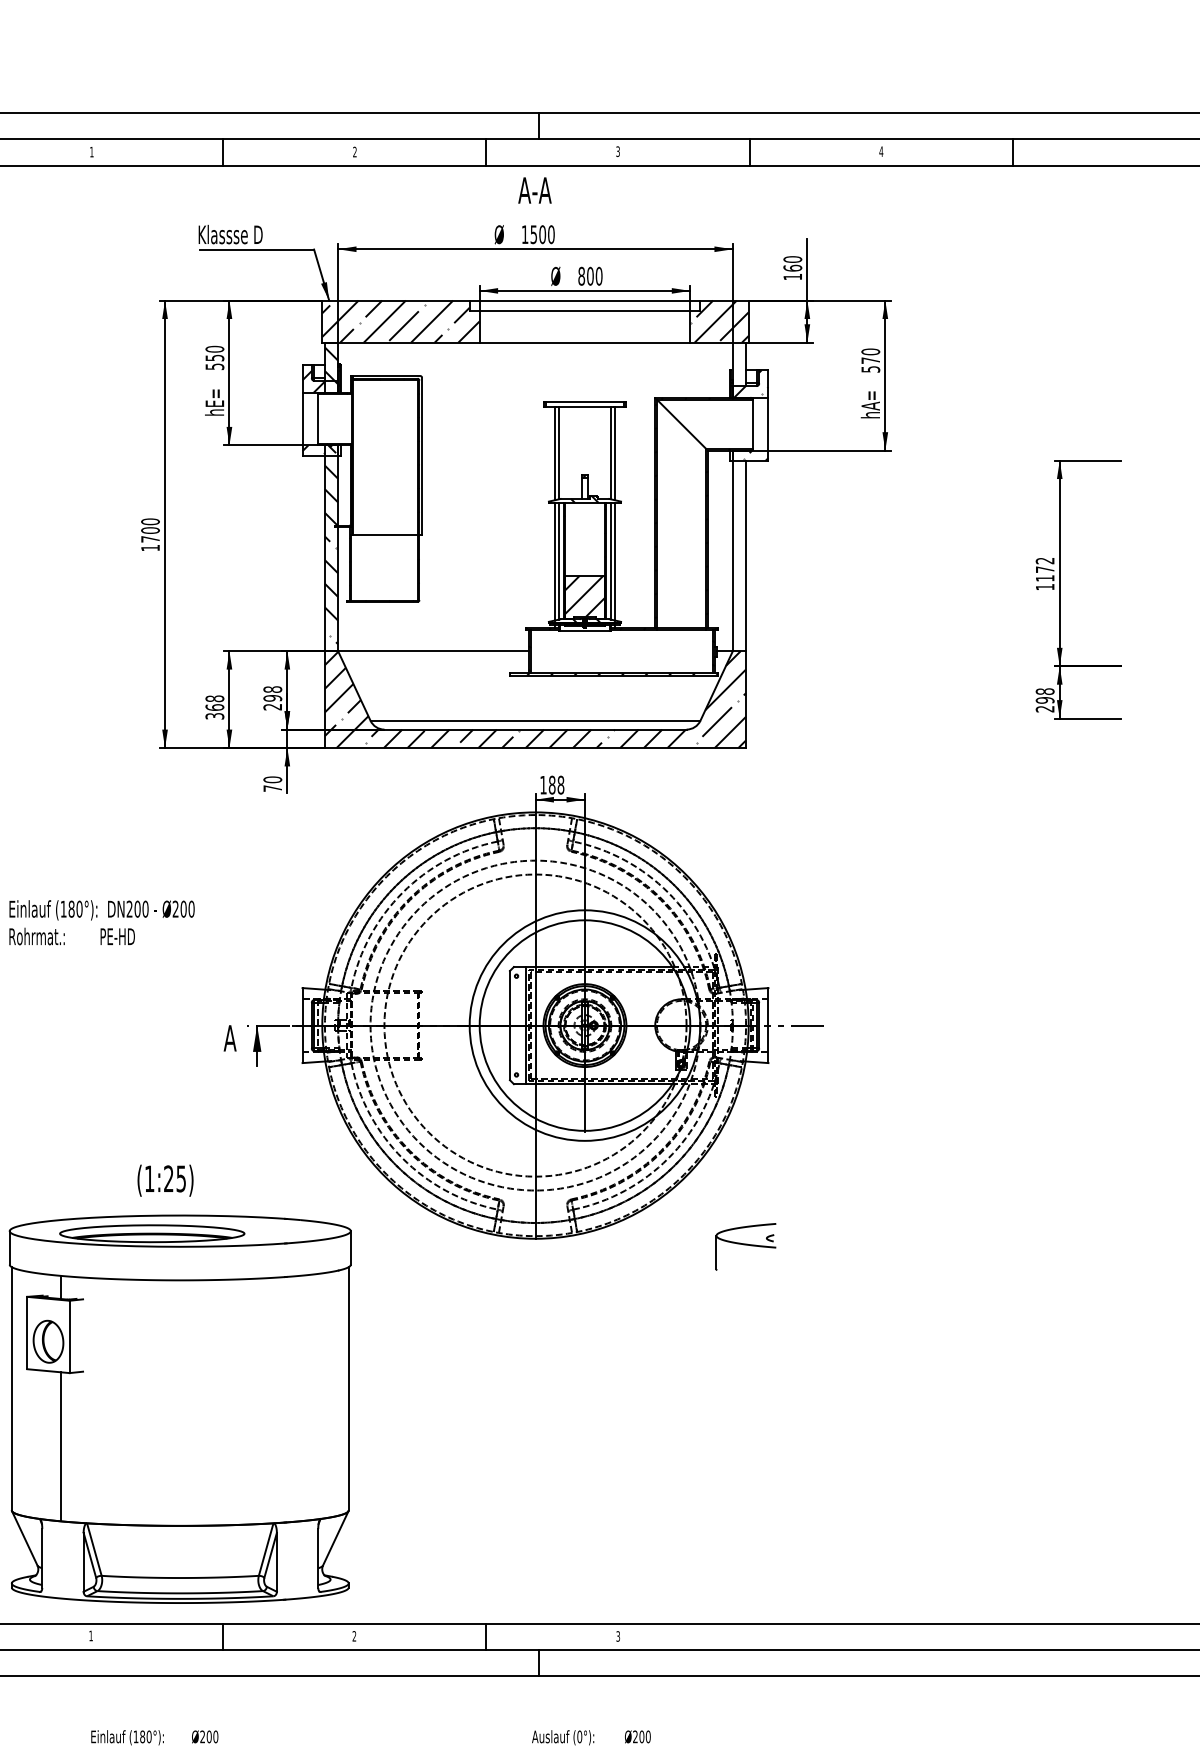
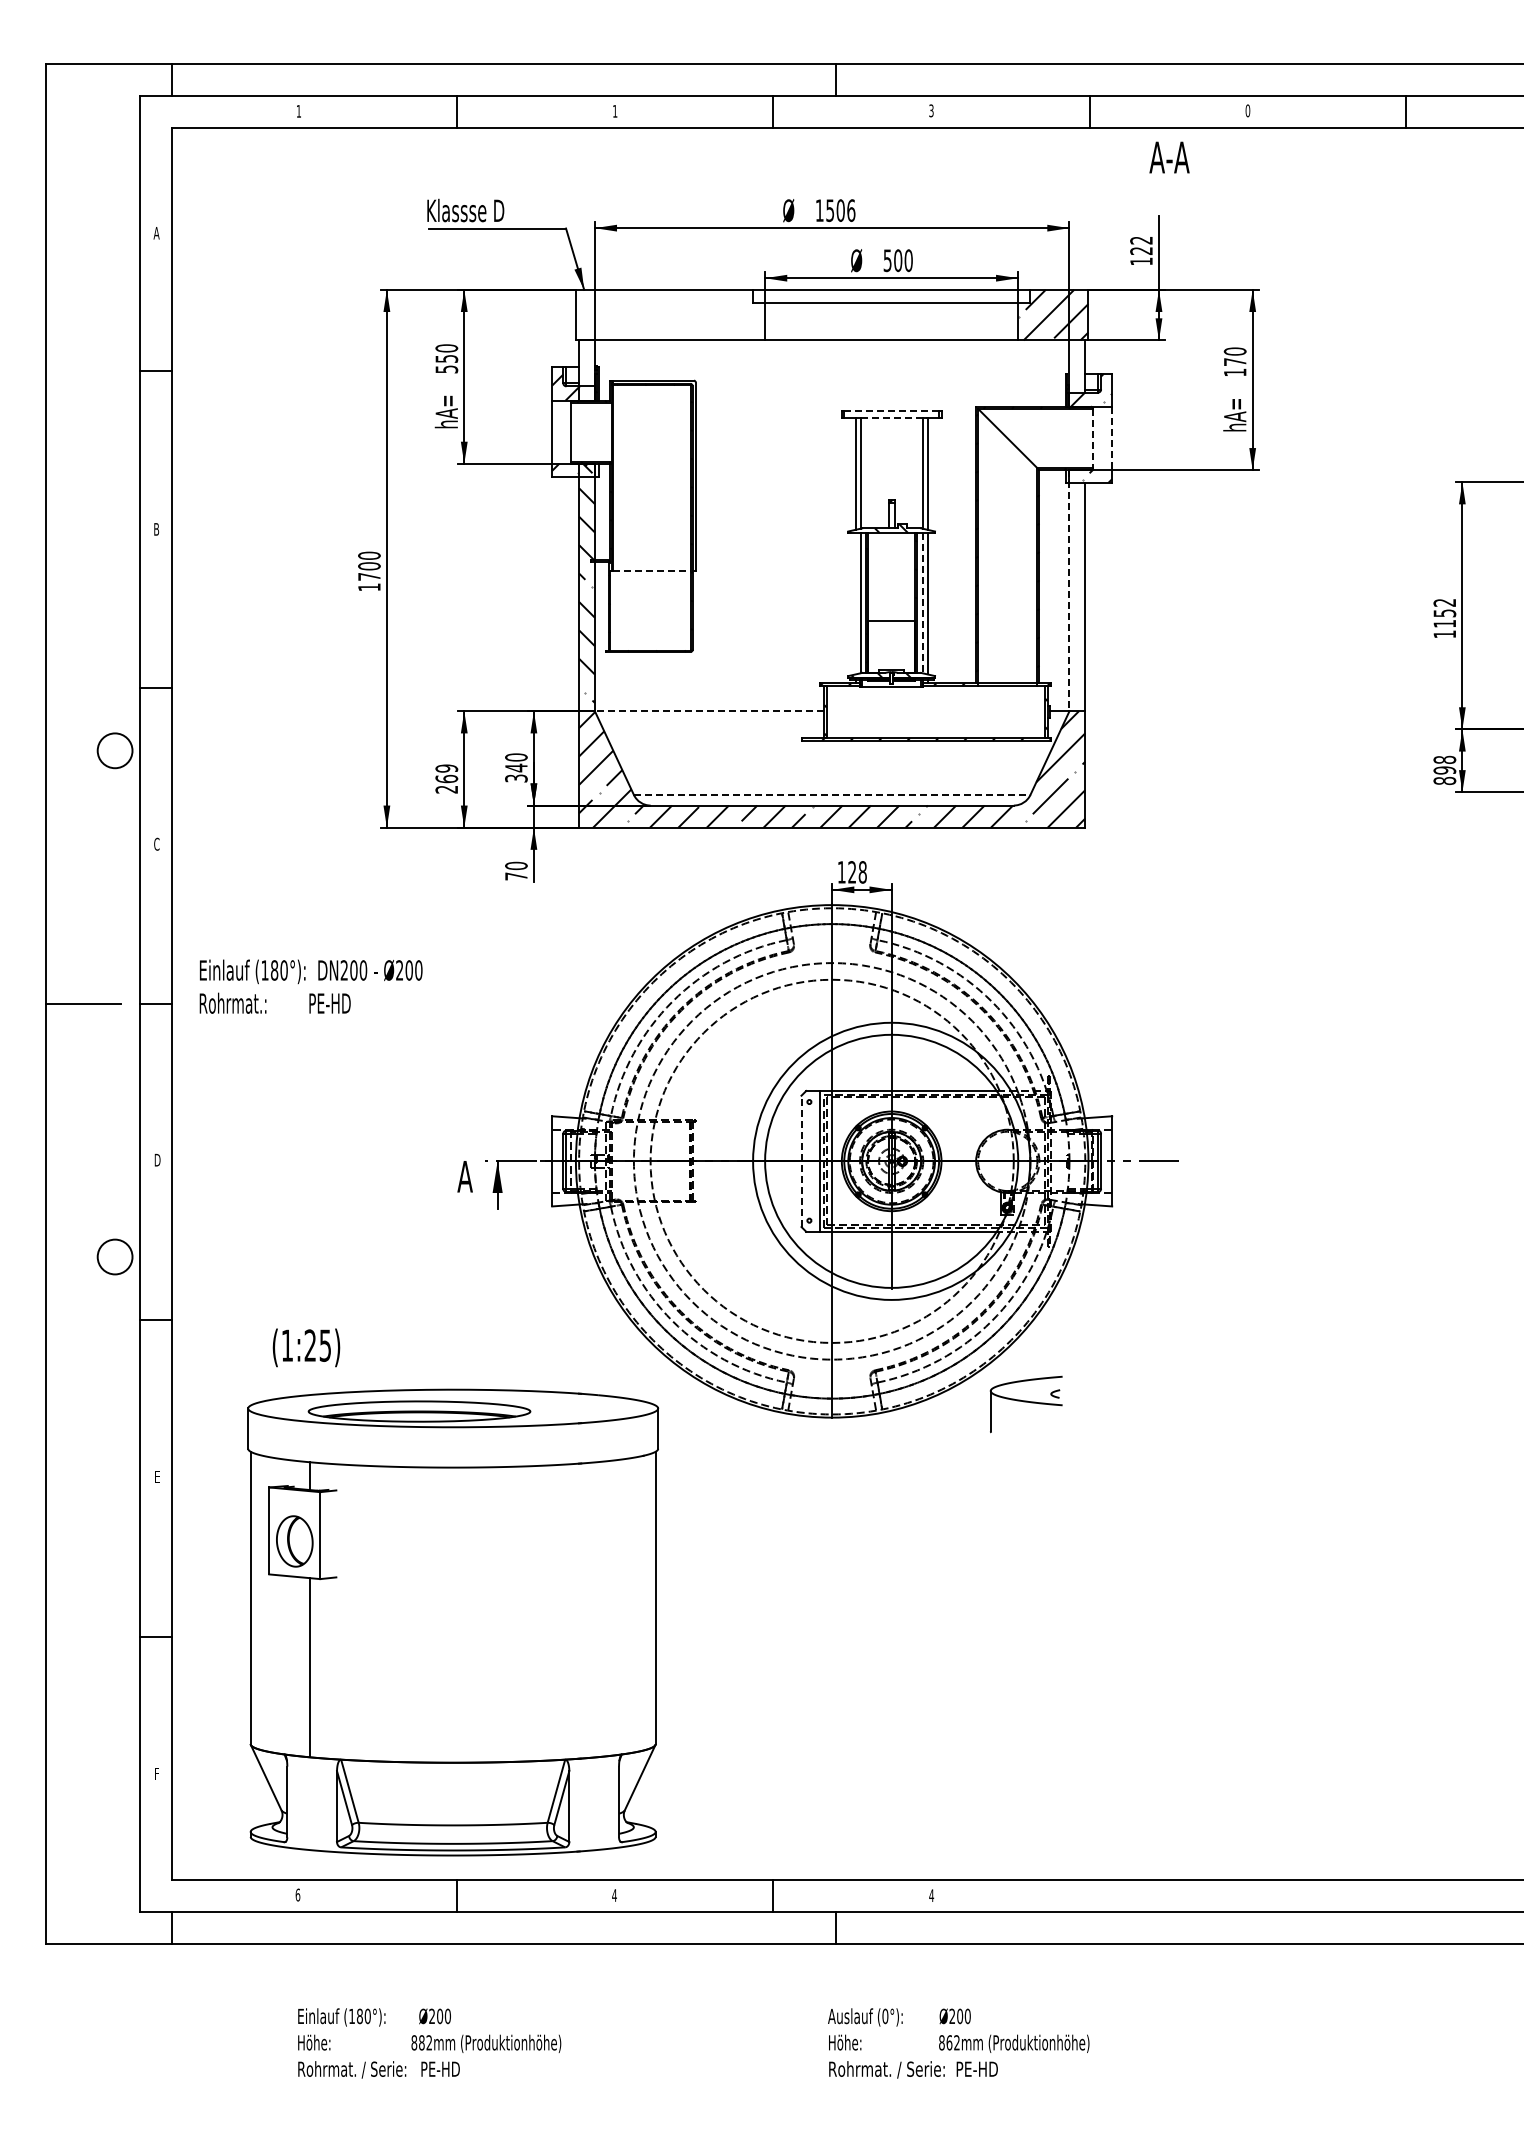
text: (355, 151) -> (615, 110), 2 -> 1
text: (880, 151) -> (1247, 110), 4 -> 0
text: (534, 190) -> (1169, 157), moved
text: (551, 234) -> (851, 210), 1500 -> 1506
text: (792, 263) -> (1141, 245), 160 -> 122
text: (581, 276) -> (887, 260), 800 -> 500
hatch: (400, 321) -> (670, 314), removed
hatch: (331, 366) -> (586, 368), removed
text: (871, 369) -> (1235, 372), 570 -> 170
text: (214, 397) -> (446, 406), hE= -> hA=
line: (585, 401) -> (892, 411), solid -> dashed
line: (584, 406) -> (891, 417), solid -> dashed
line: (752, 424) -> (1093, 438), solid -> dashed
line: (768, 424) -> (1112, 438), solid -> dashed
line: (386, 534) -> (652, 571), solid -> dashed
line: (732, 550) -> (1069, 590), solid -> dashed
line: (554, 561) -> (855, 603), removed
line: (610, 561) -> (922, 603), solid -> dashed
text: (1044, 569) -> (1444, 613), 1172 -> 1152
hatch: (584, 595) -> (891, 644), removed
line: (433, 651) -> (709, 711), solid -> dashed
text: (272, 697) -> (516, 767), 298 -> 340
text: (214, 707) -> (446, 778), 368 -> 269
text: (1044, 708) -> (1444, 780), 298 -> 898
line: (535, 720) -> (832, 794), solid -> dashed
text: (552, 785) -> (852, 872), 188 -> 128
text: (101, 922) -> (310, 986), moved
line: (509, 1025) -> (801, 1161), solid -> dashed
text: (165, 1180) -> (306, 1347), moved
part: (745, 1246) -> (1025, 1404), moved
part: (180, 1409) -> (453, 1622), moved
text: (90, 1635) -> (297, 1894), 1 -> 6
text: (354, 1636) -> (614, 1895), 2 -> 4
text: (618, 1636) -> (931, 1895), 3 -> 4

